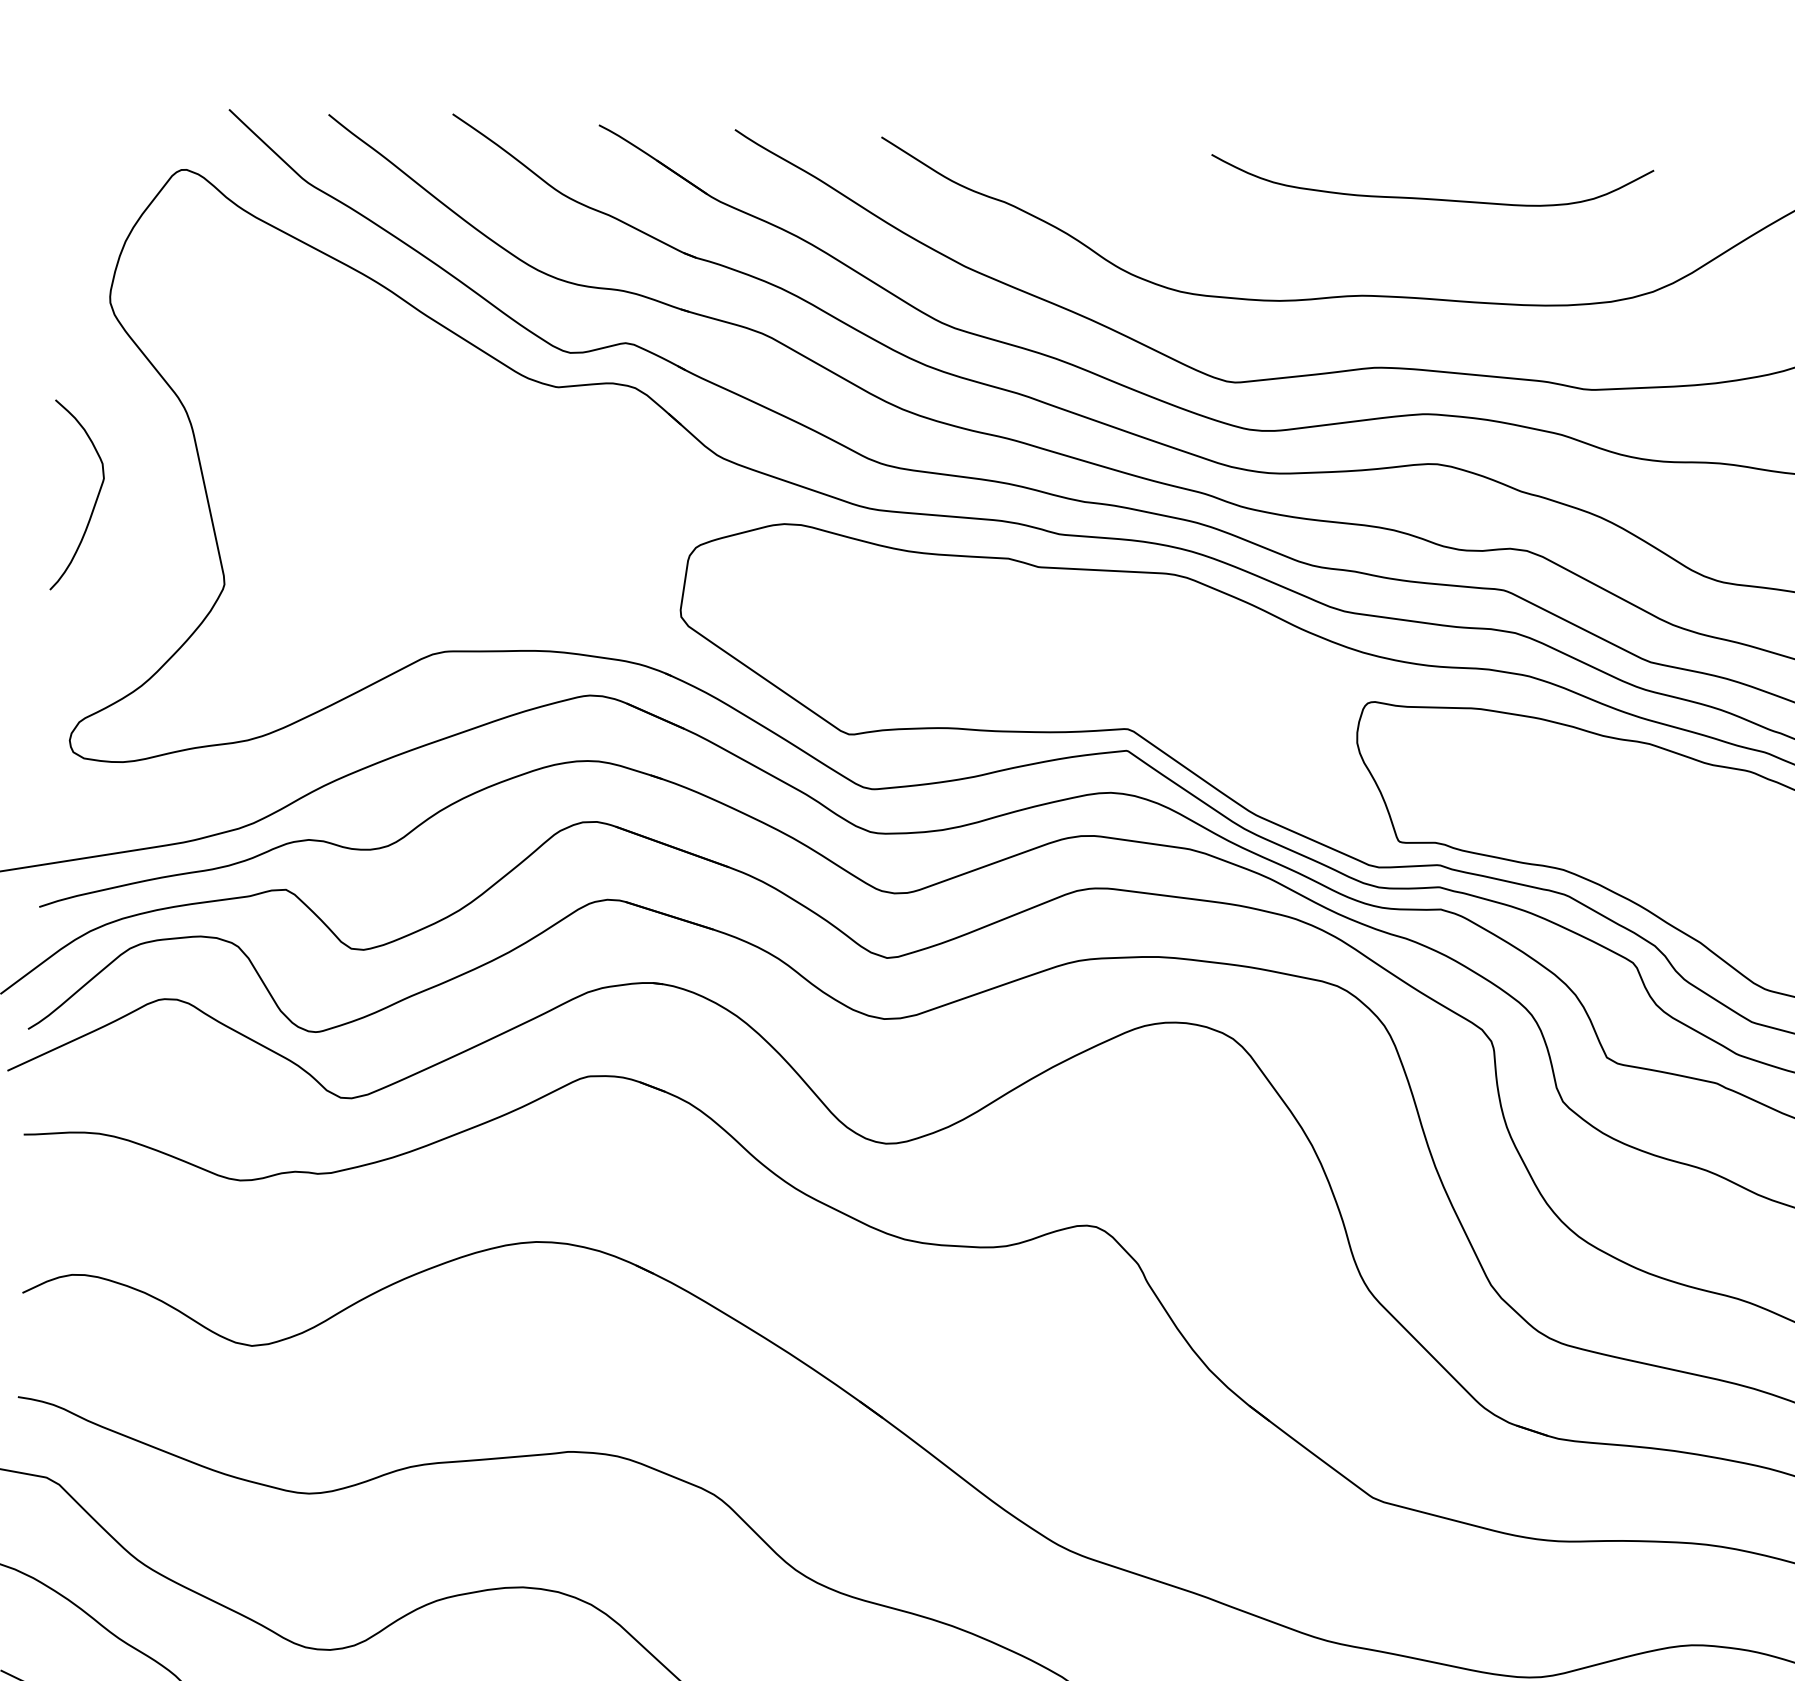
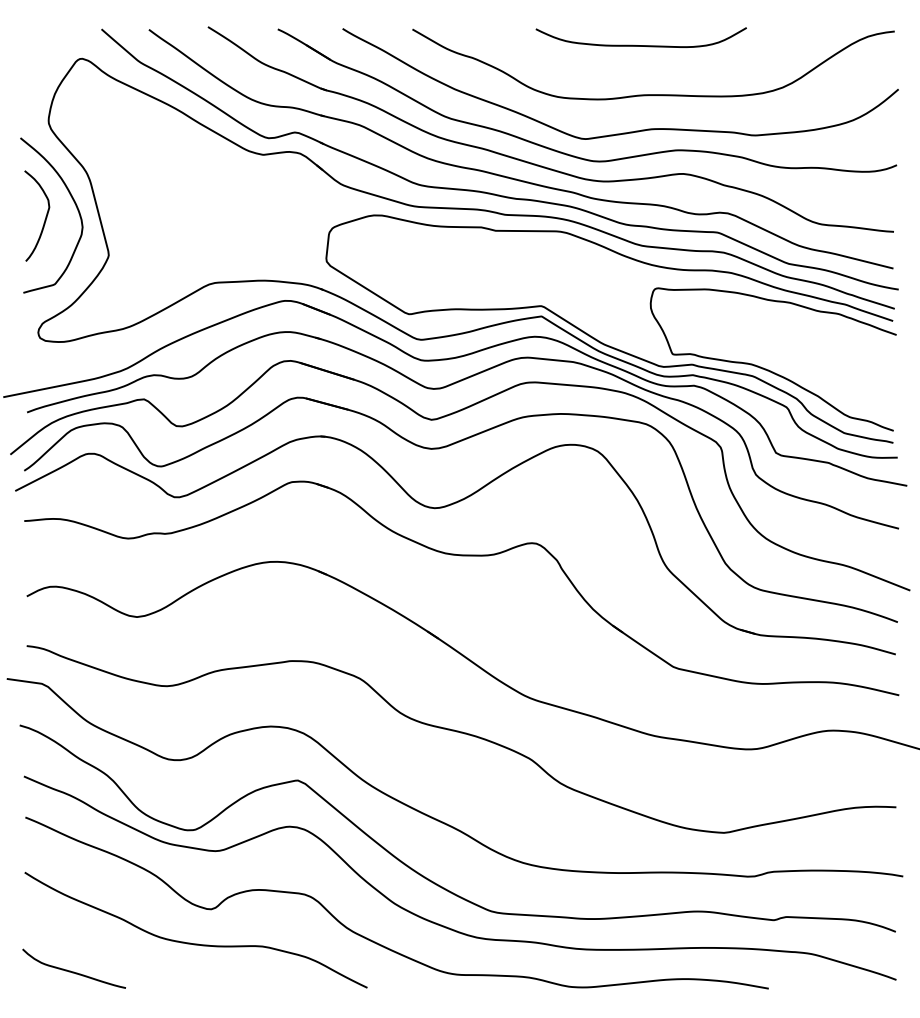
curve: (1429, 198) -> (640, 45), moved
curve: (158, 479) -> (75, 206), added

